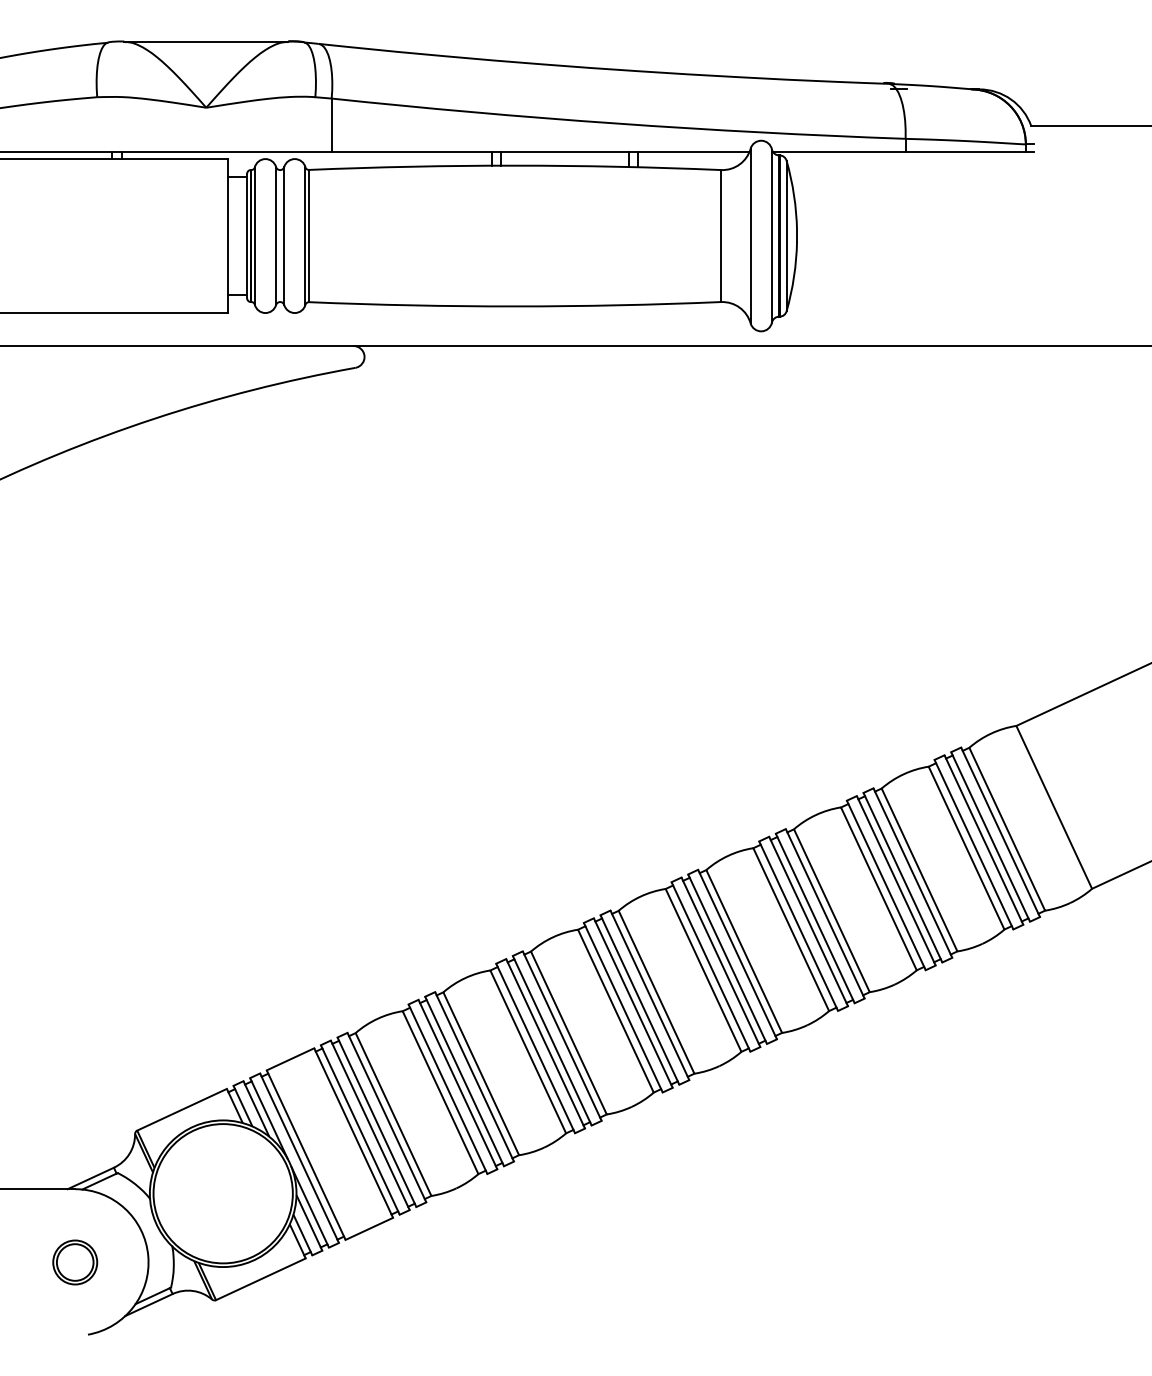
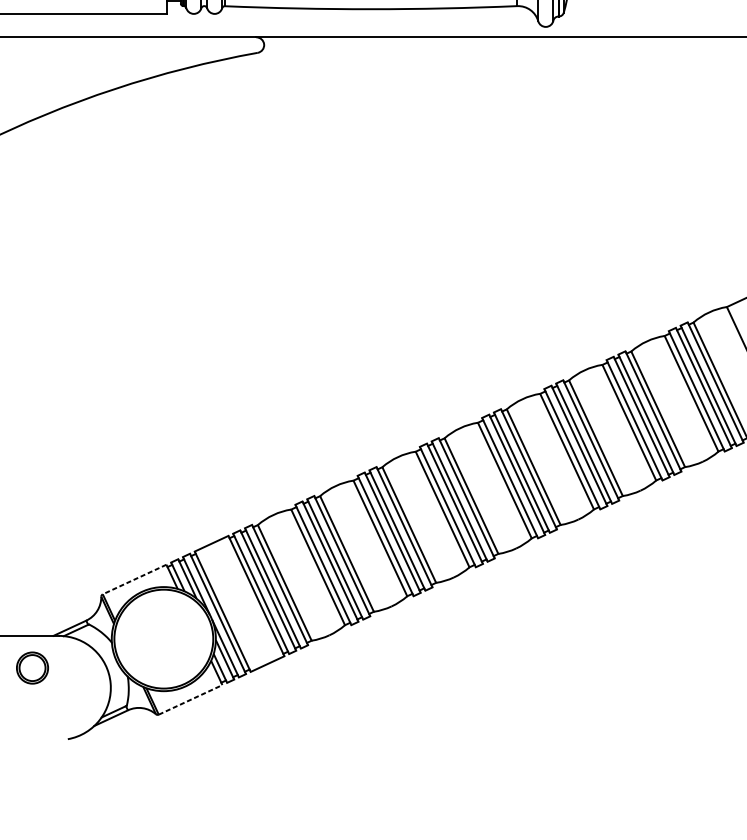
line: (181, 1109) -> (134, 579), solid -> dashed
part: (75, 1262) -> (32, 668), moved
line: (261, 1279) -> (191, 700), solid -> dashed

